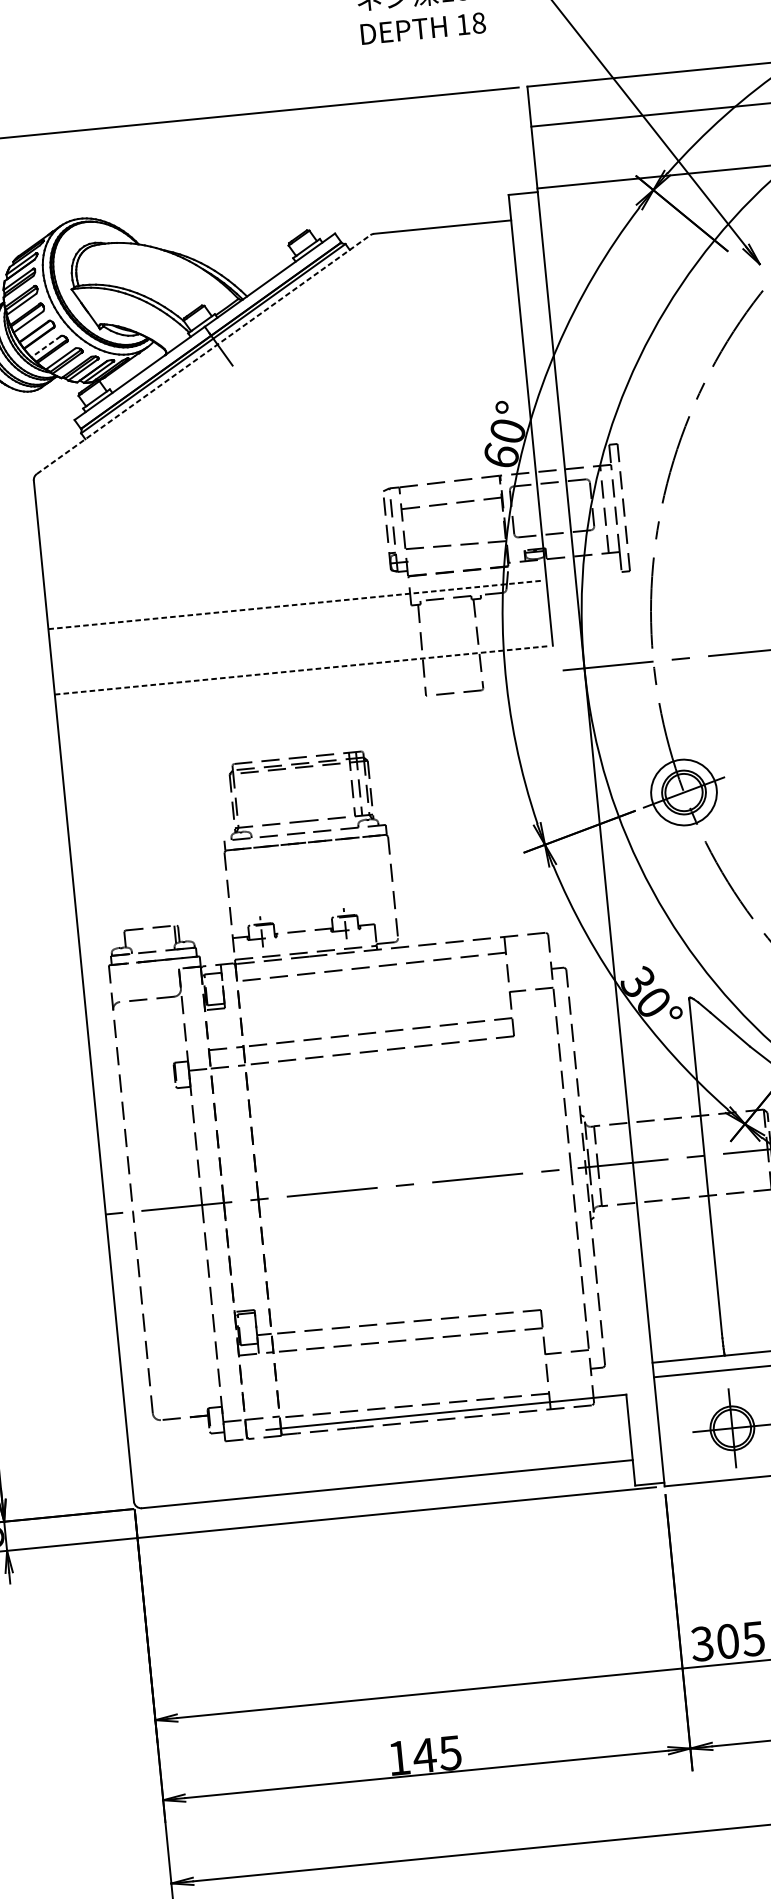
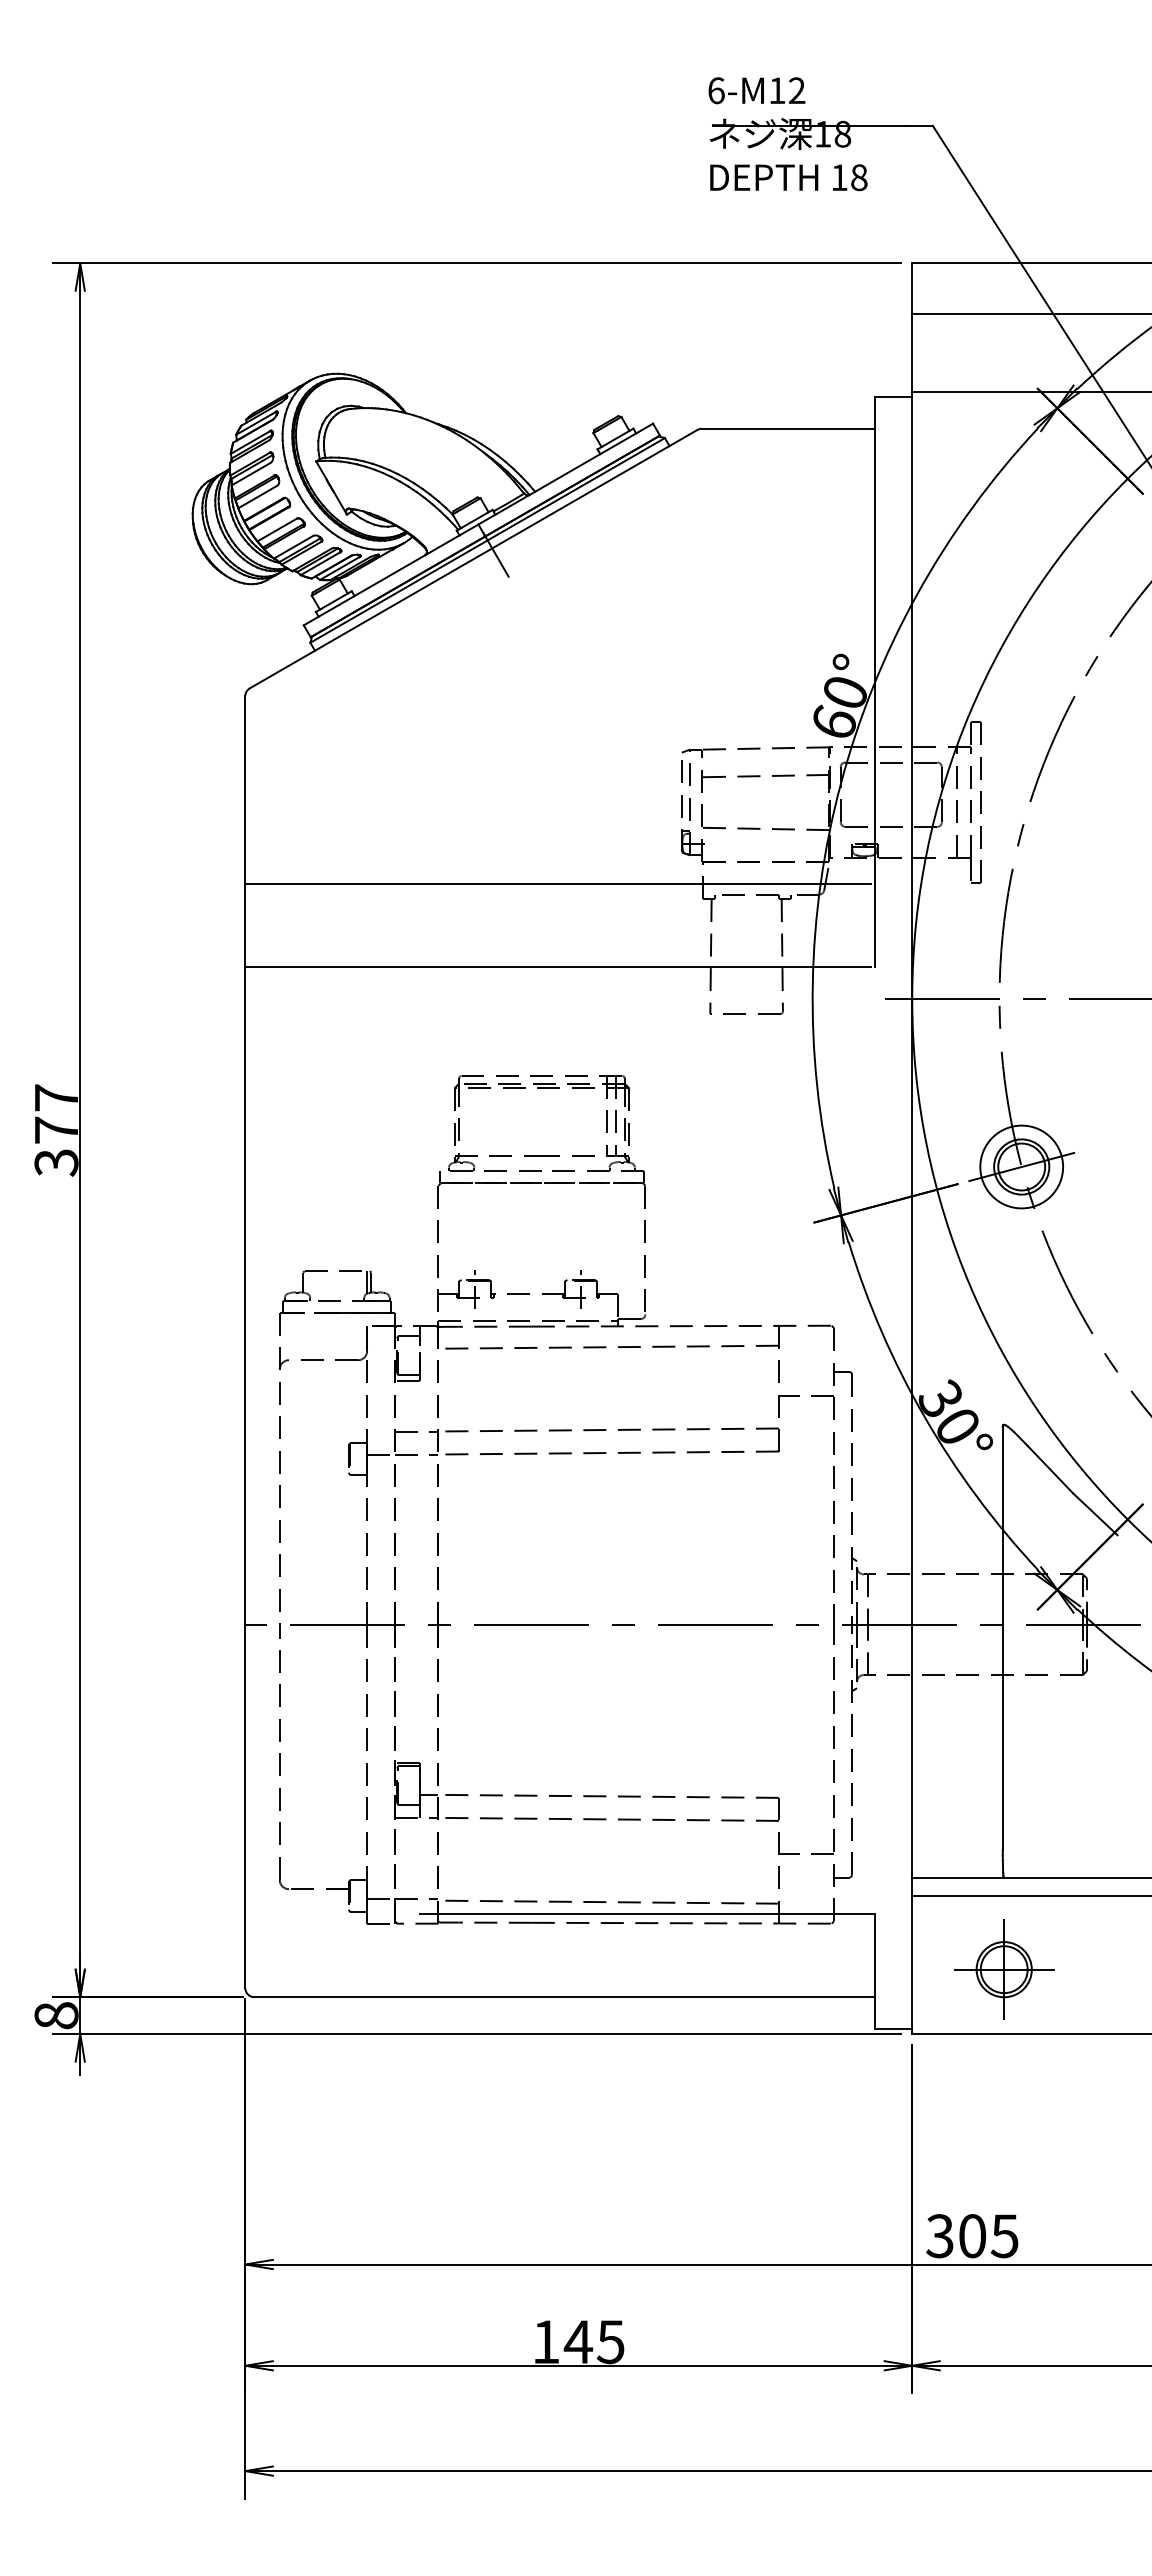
line: (46, 347) -> (277, 530), dashed -> solid
line: (204, 353) -> (474, 558), dashed -> solid
line: (296, 605) -> (558, 884), dashed -> solid
line: (302, 669) -> (558, 966), dashed -> solid

